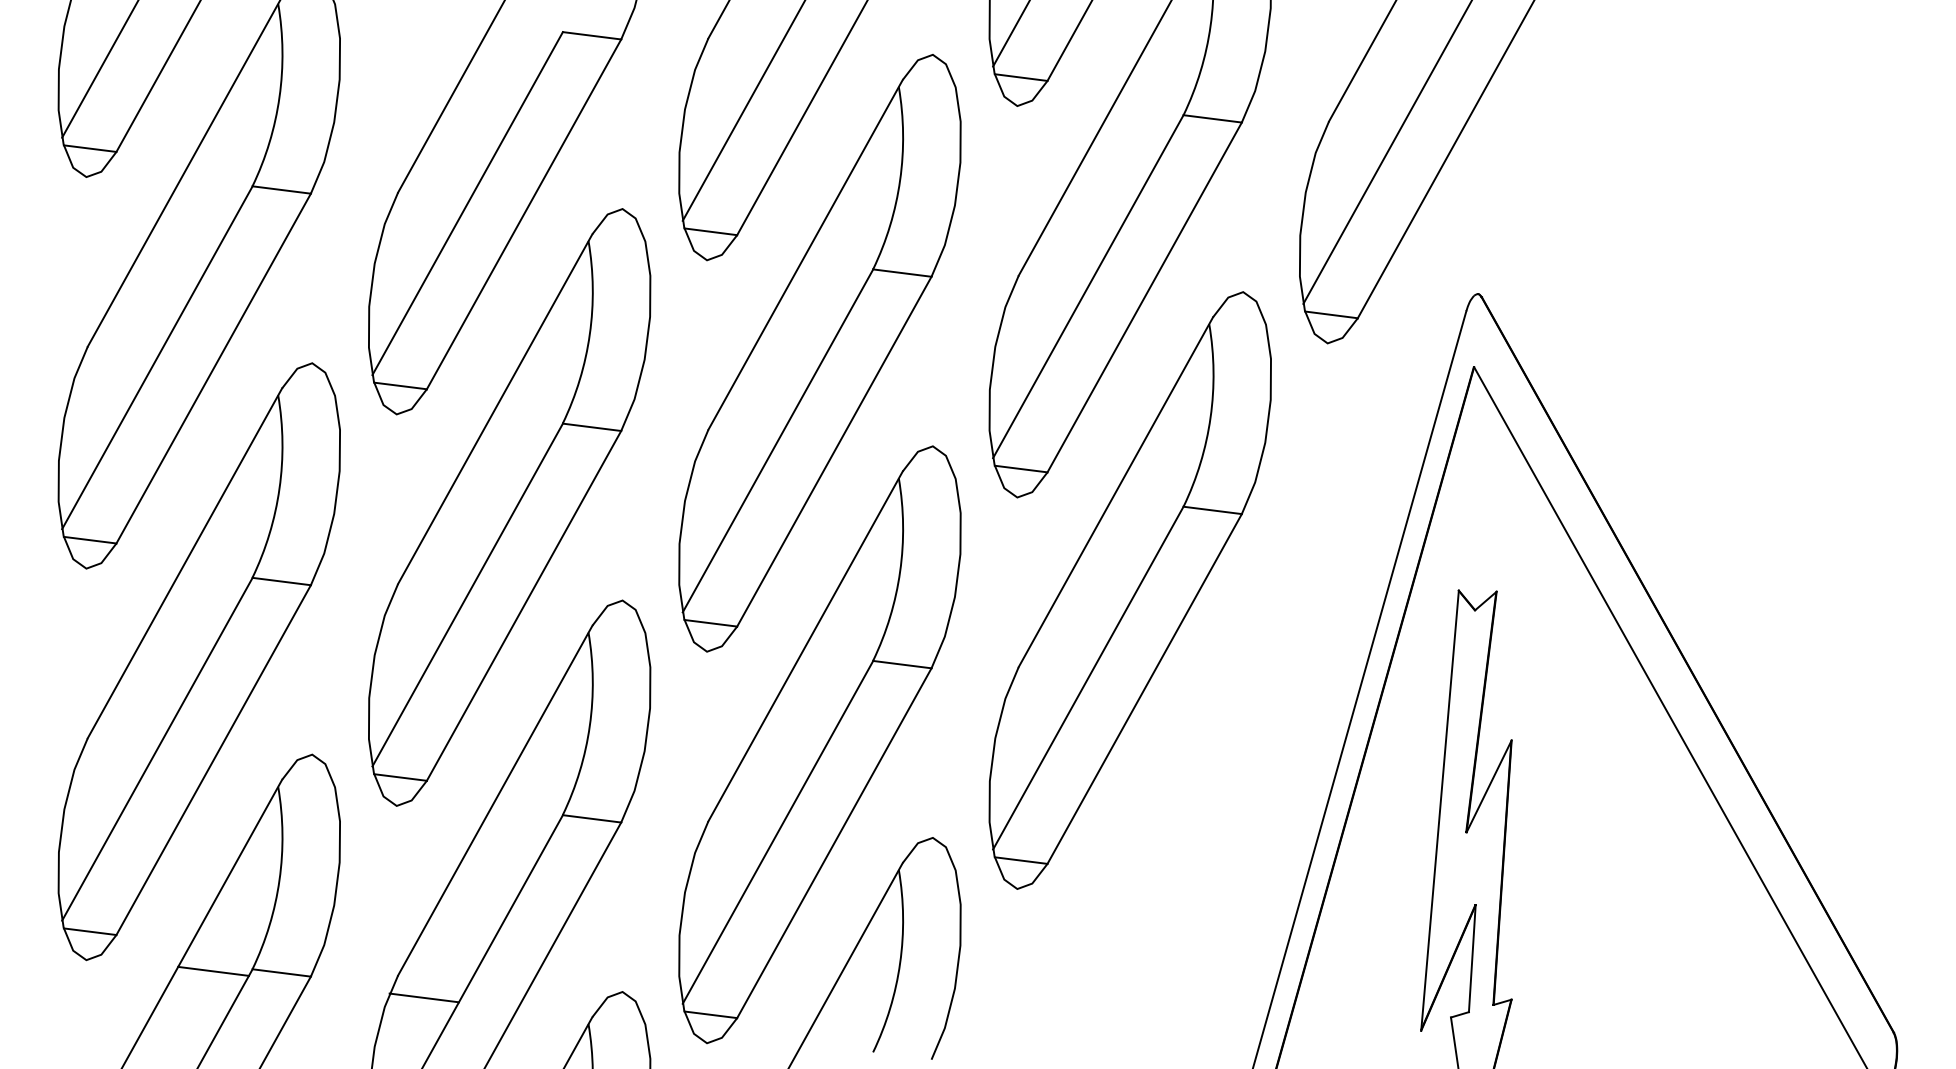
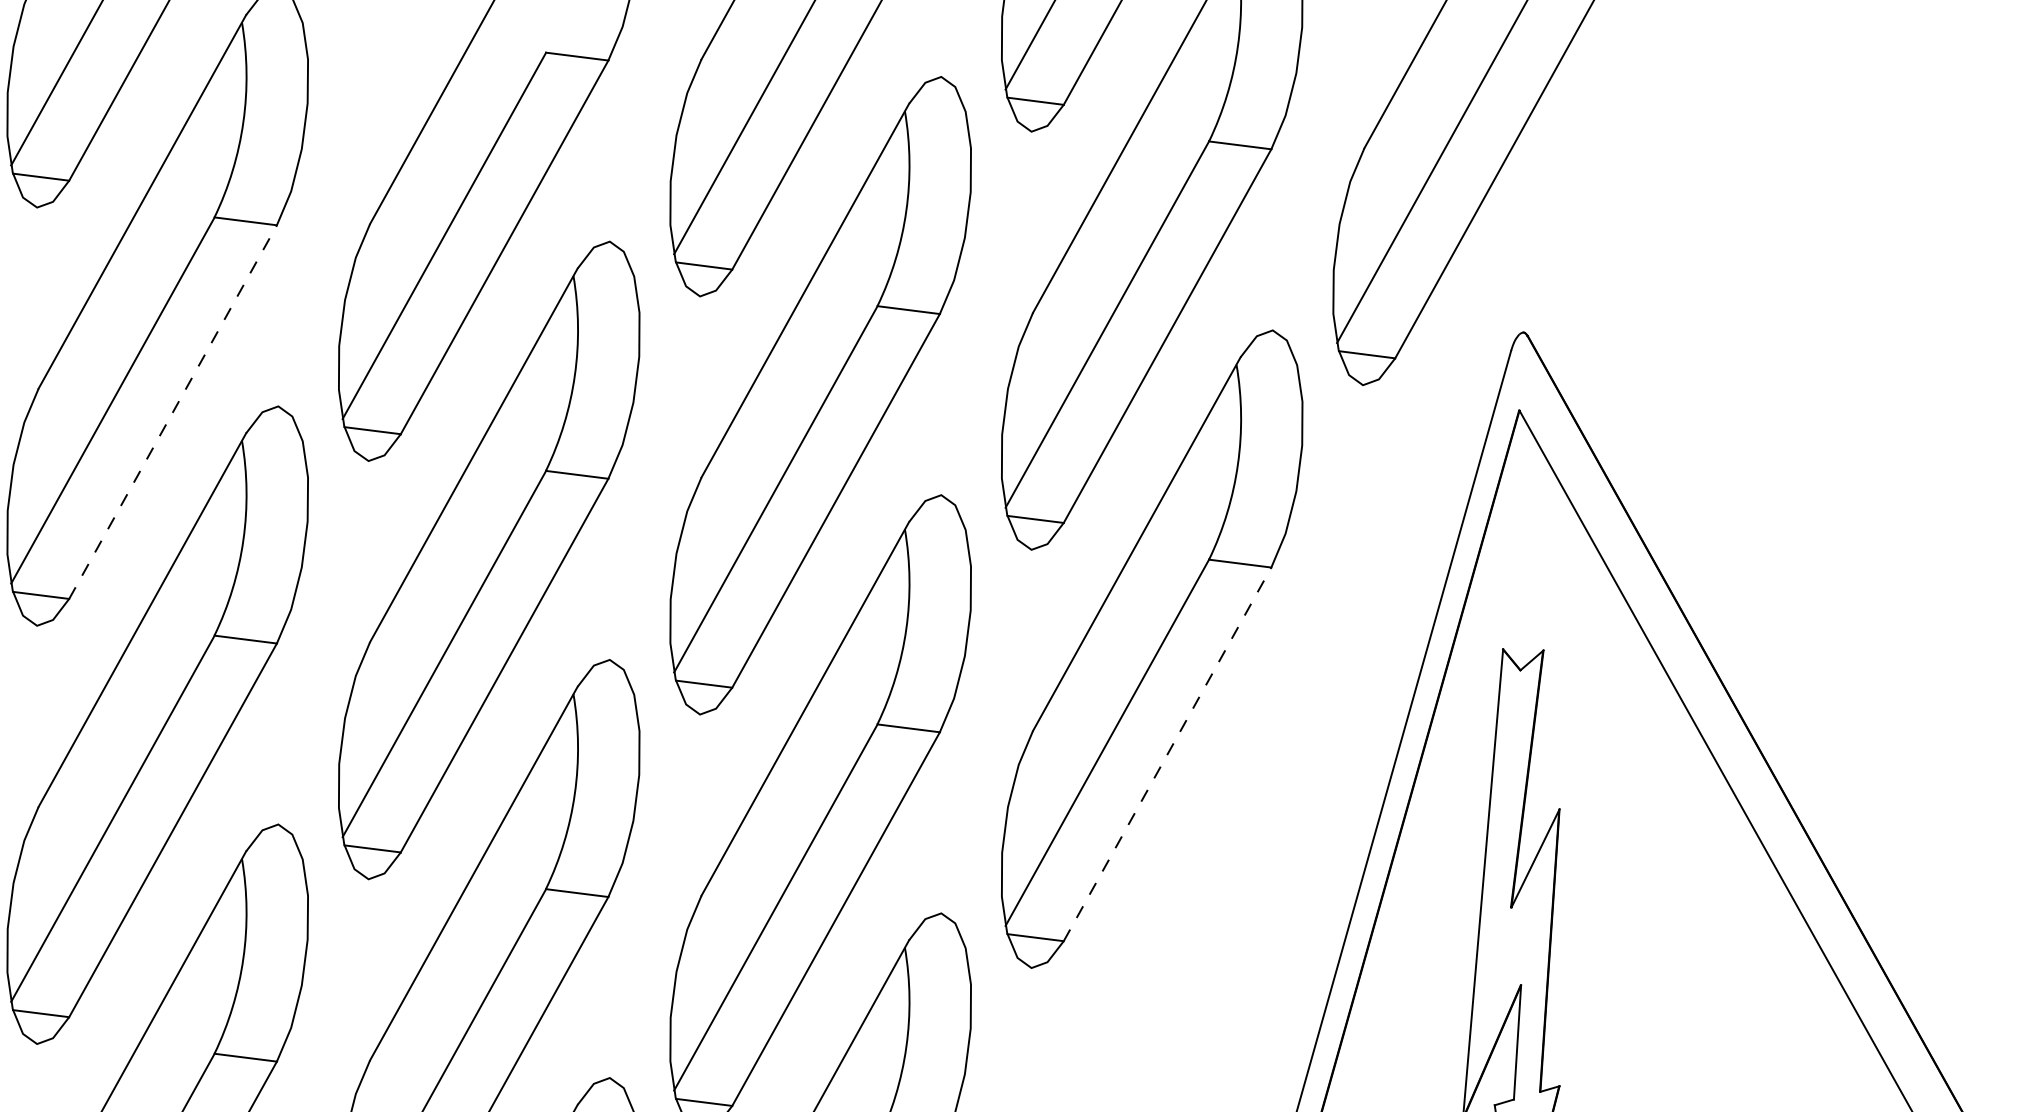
line: (213, 368) -> (172, 412), solid -> dashed
line: (1144, 688) -> (1167, 753), solid -> dashed
line: (213, 970) -> (172, 1055), removed
line: (423, 997) -> (397, 1083), removed

